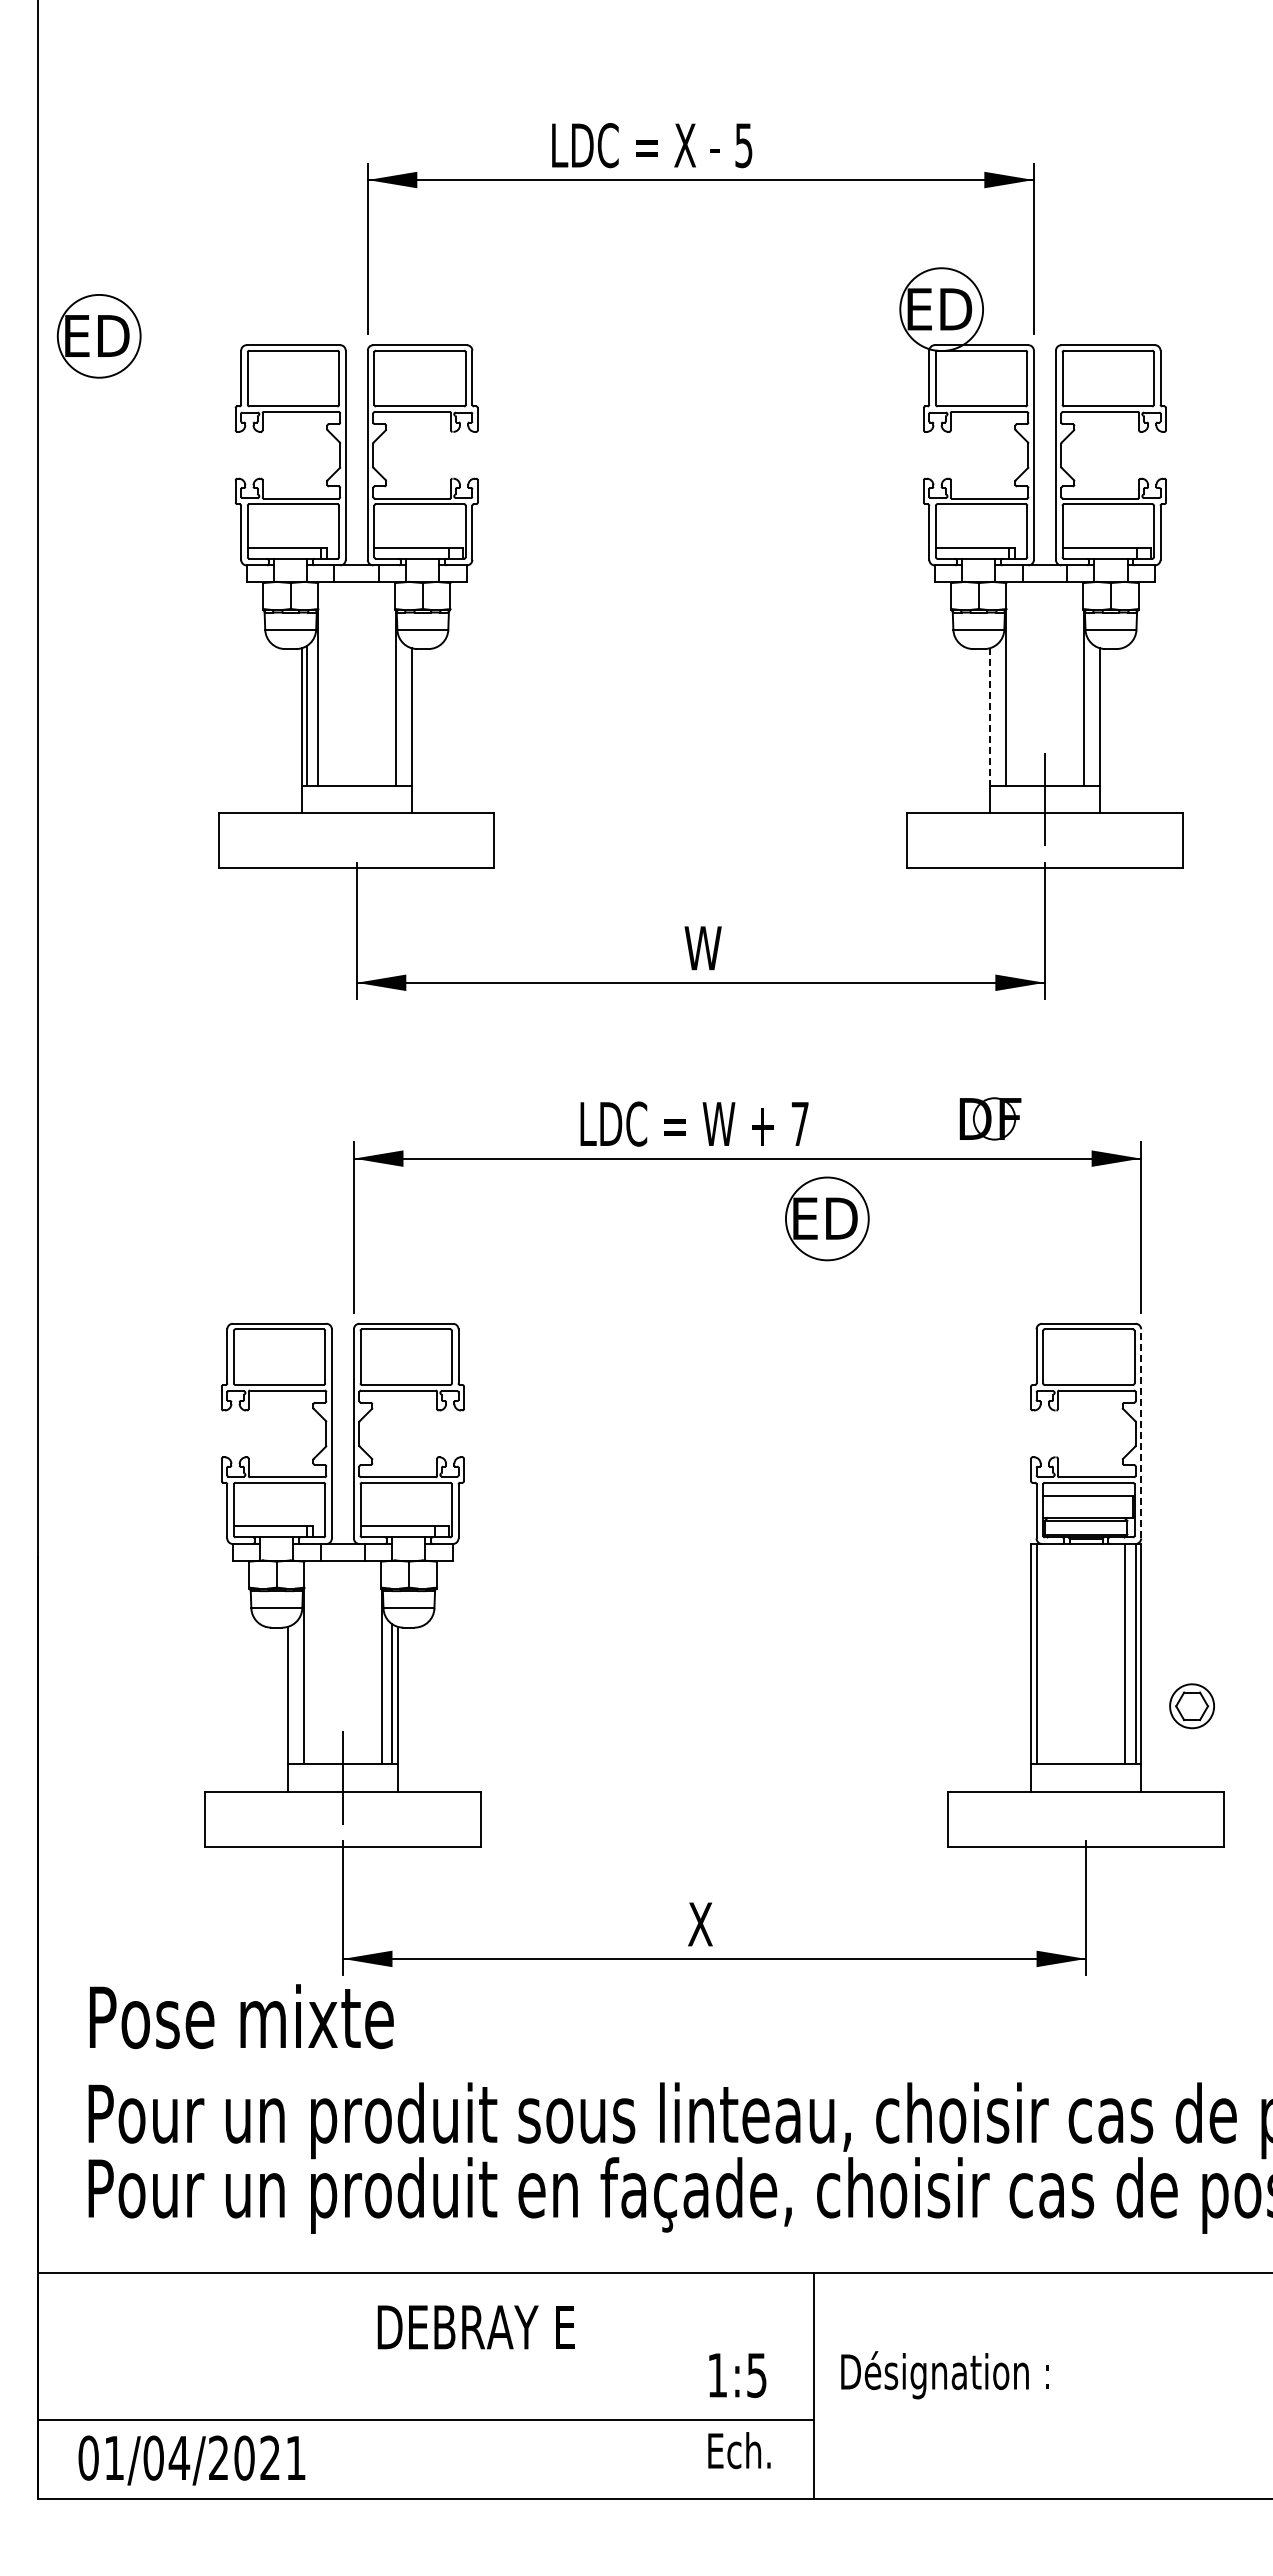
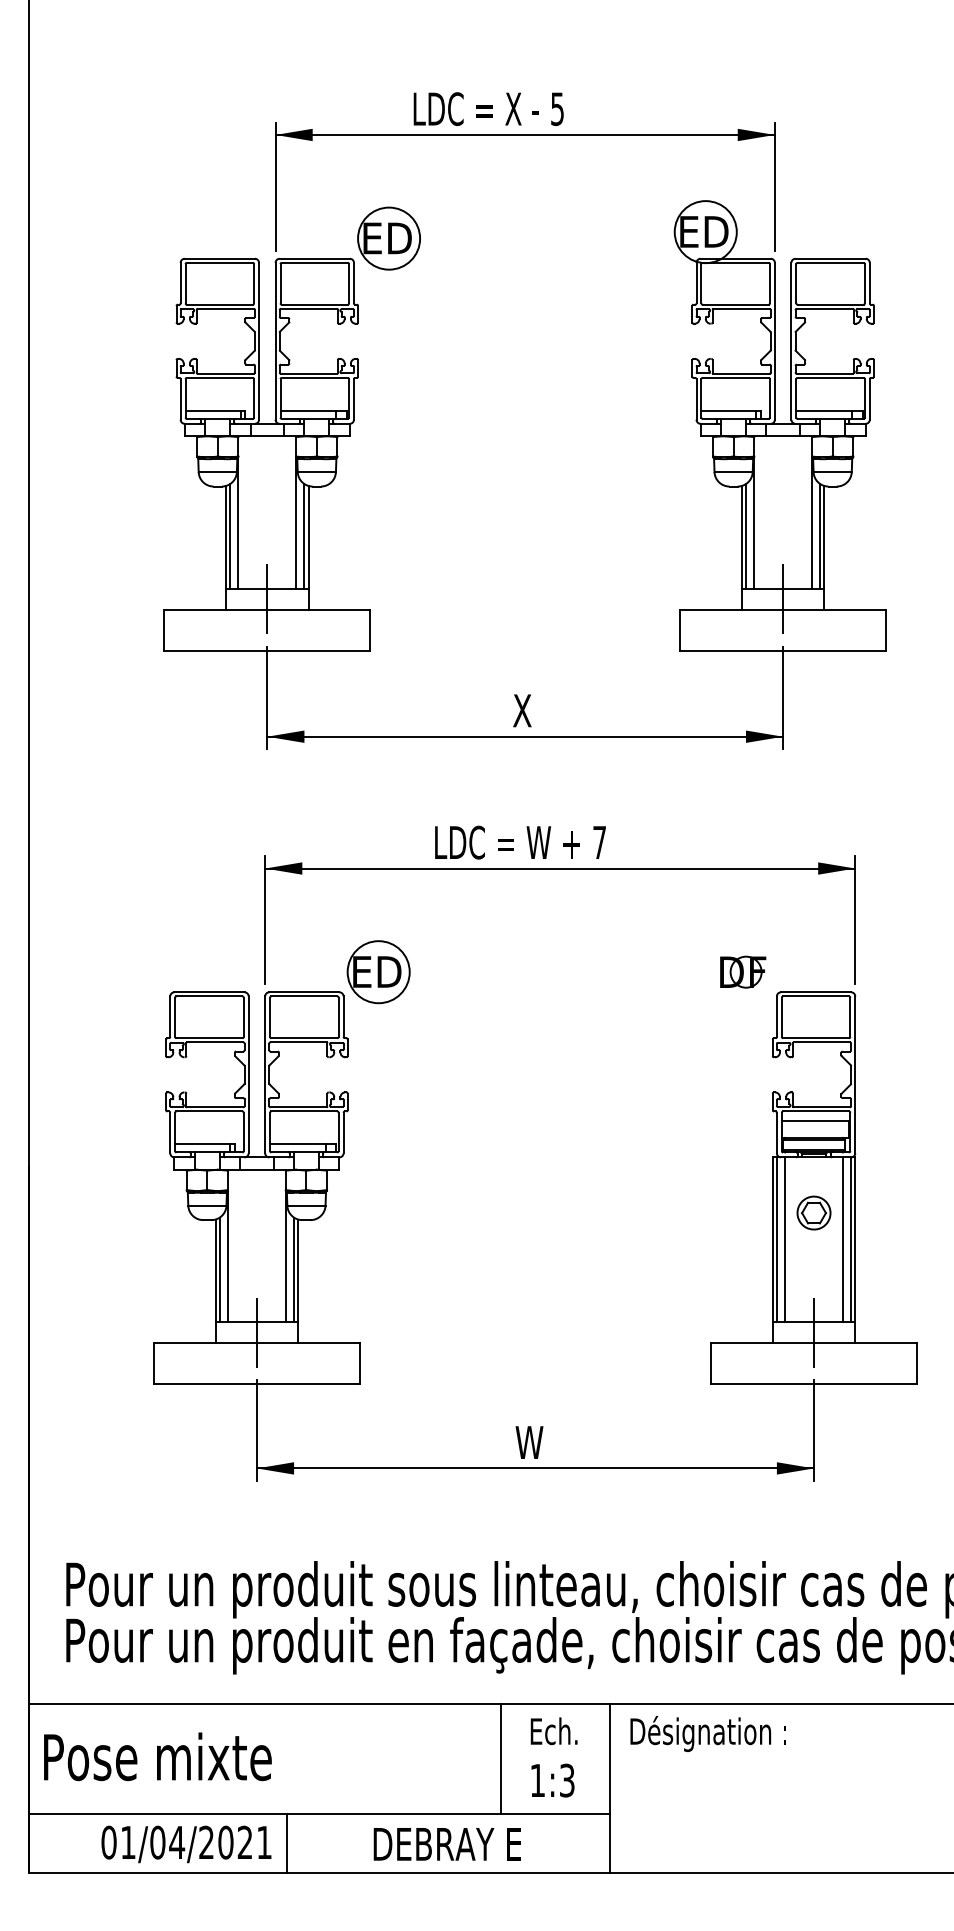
part: (99, 336) -> (389, 238), moved
line: (406, 715) -> (304, 536), added
line: (995, 715) -> (746, 536), added
line: (1094, 715) -> (820, 536), added
line: (989, 716) -> (741, 537), dashed -> solid
line: (356, 799) -> (267, 599), added
text: (702, 948) -> (526, 711), W -> X
part: (990, 1118) -> (743, 971), moved
part: (827, 1218) -> (378, 971), moved
line: (1141, 1433) -> (855, 1074), dashed -> solid
line: (1047, 1653) -> (785, 1239), added
line: (293, 1694) -> (219, 1270), added
part: (1191, 1706) -> (813, 1213), moved
line: (1086, 1777) -> (814, 1332), added
text: (706, 1924) -> (529, 1442), X -> W
text: (241, 2016) -> (157, 1756), moved
text: (475, 2327) -> (447, 1844), moved
line: (667, 2345) -> (500, 1758), added
text: (756, 2374) -> (566, 1779), 1:5 -> 1:3
text: (944, 2375) -> (707, 1734), moved
text: (739, 2450) -> (554, 1731), moved
line: (383, 2458) -> (287, 1842), added
text: (191, 2460) -> (186, 1844), moved

